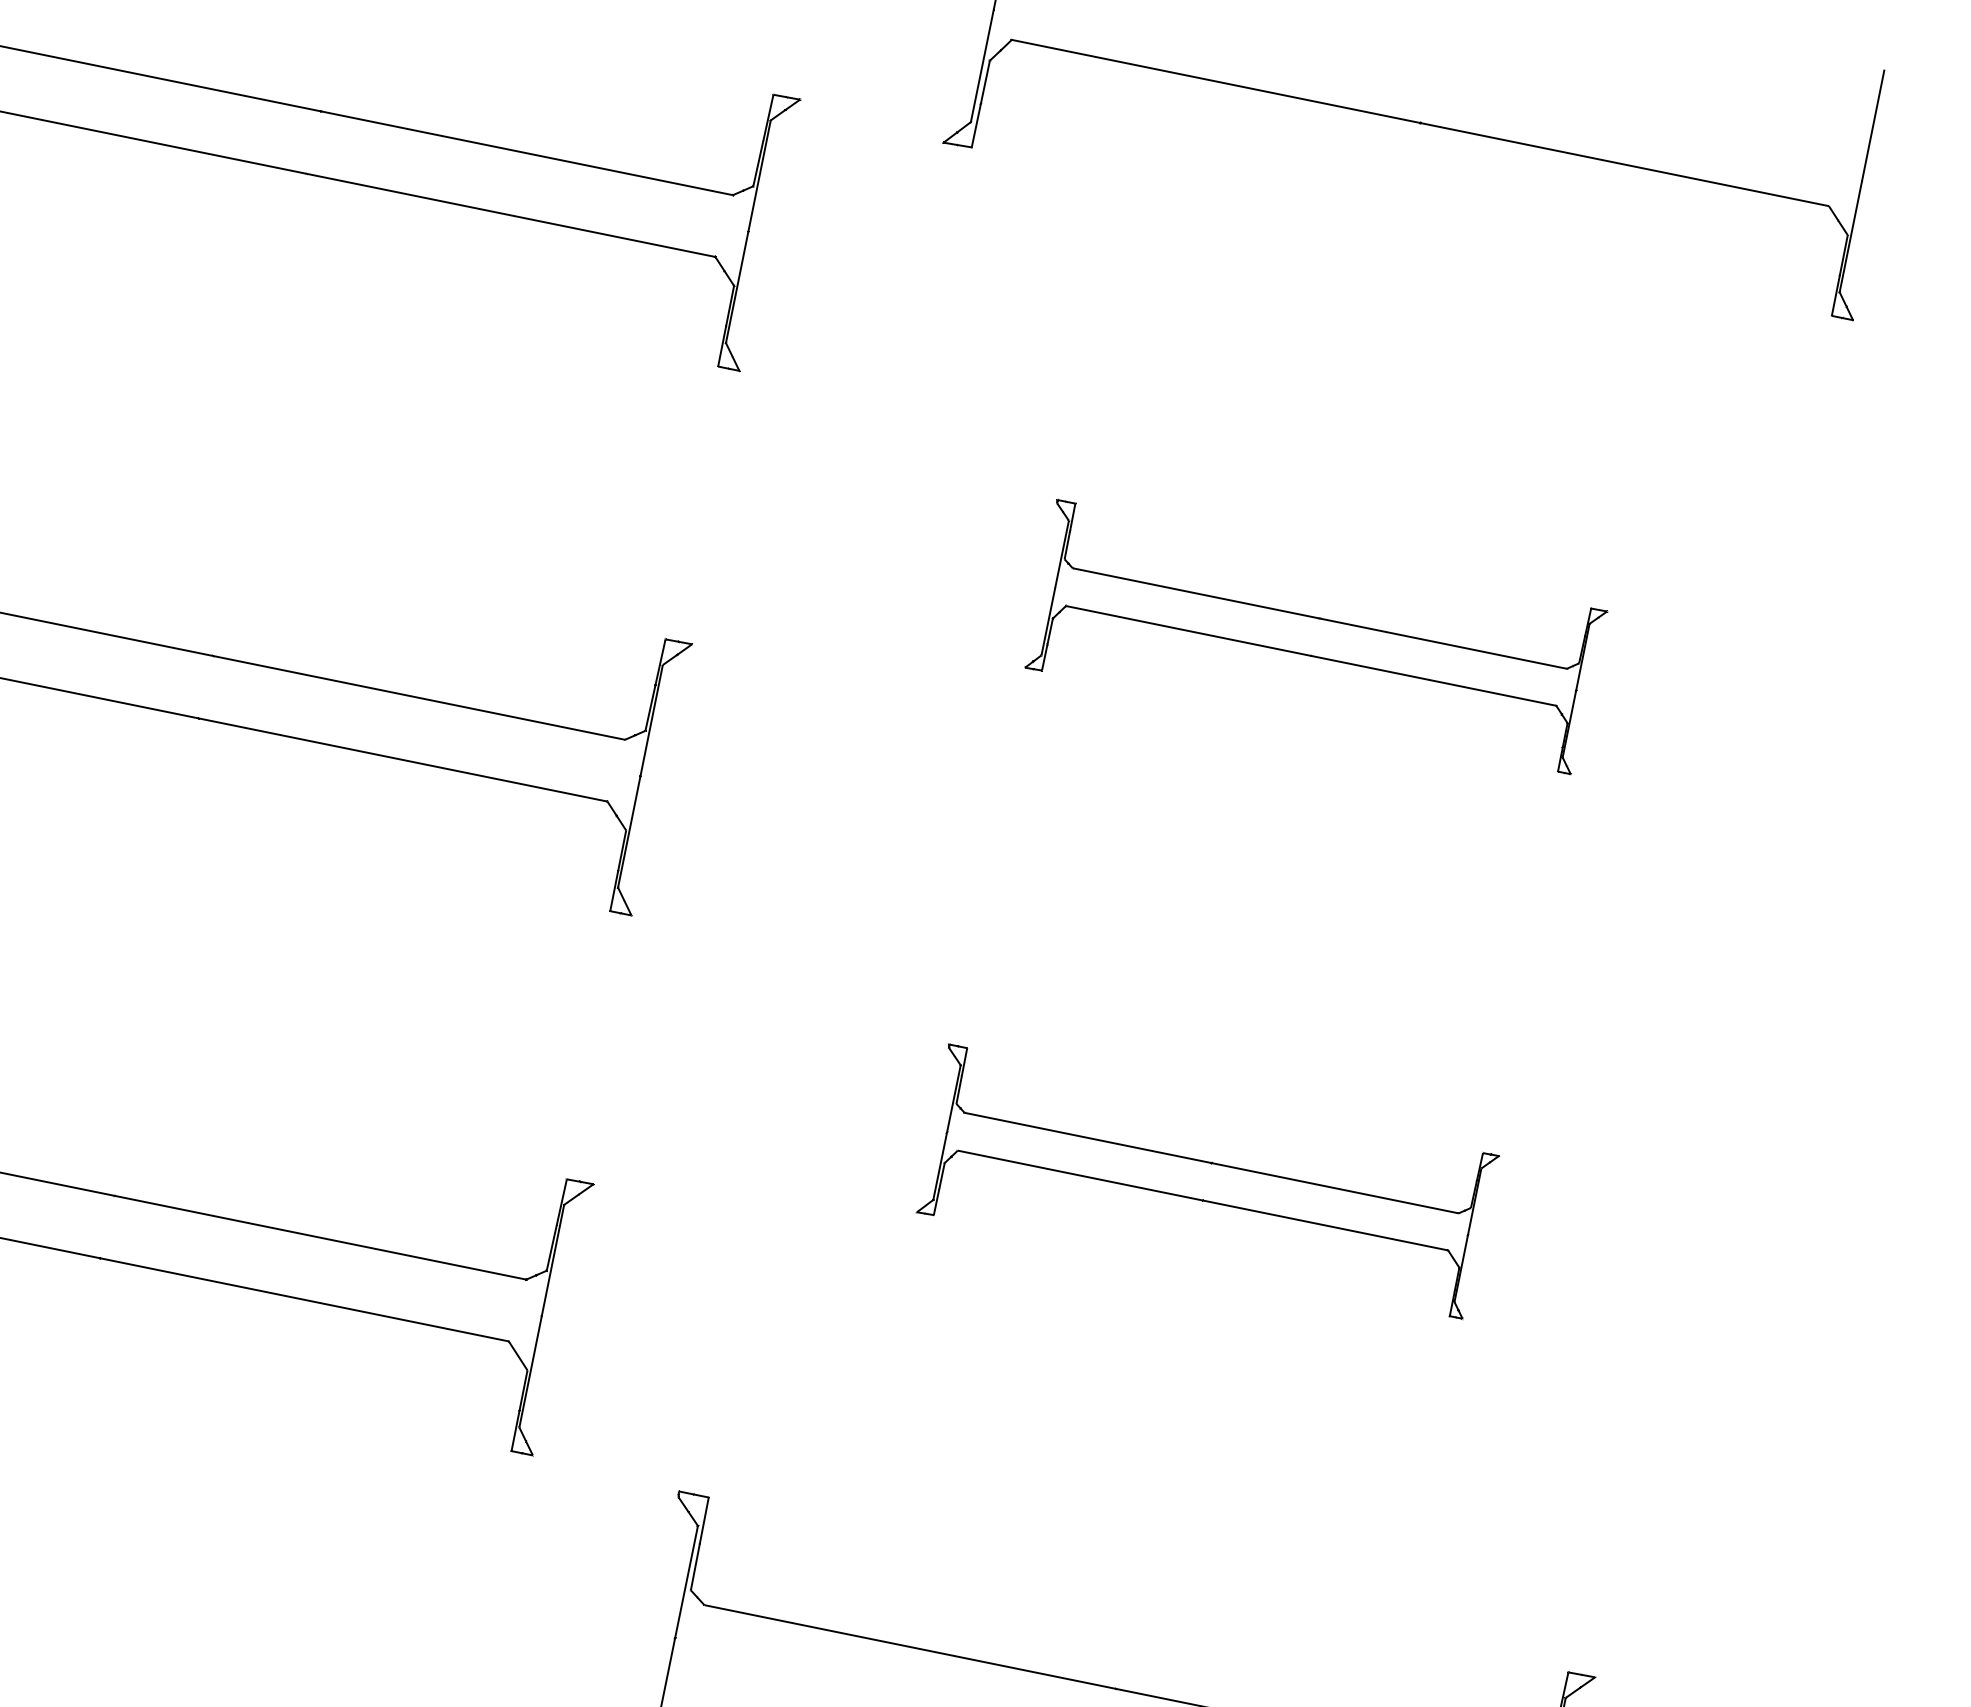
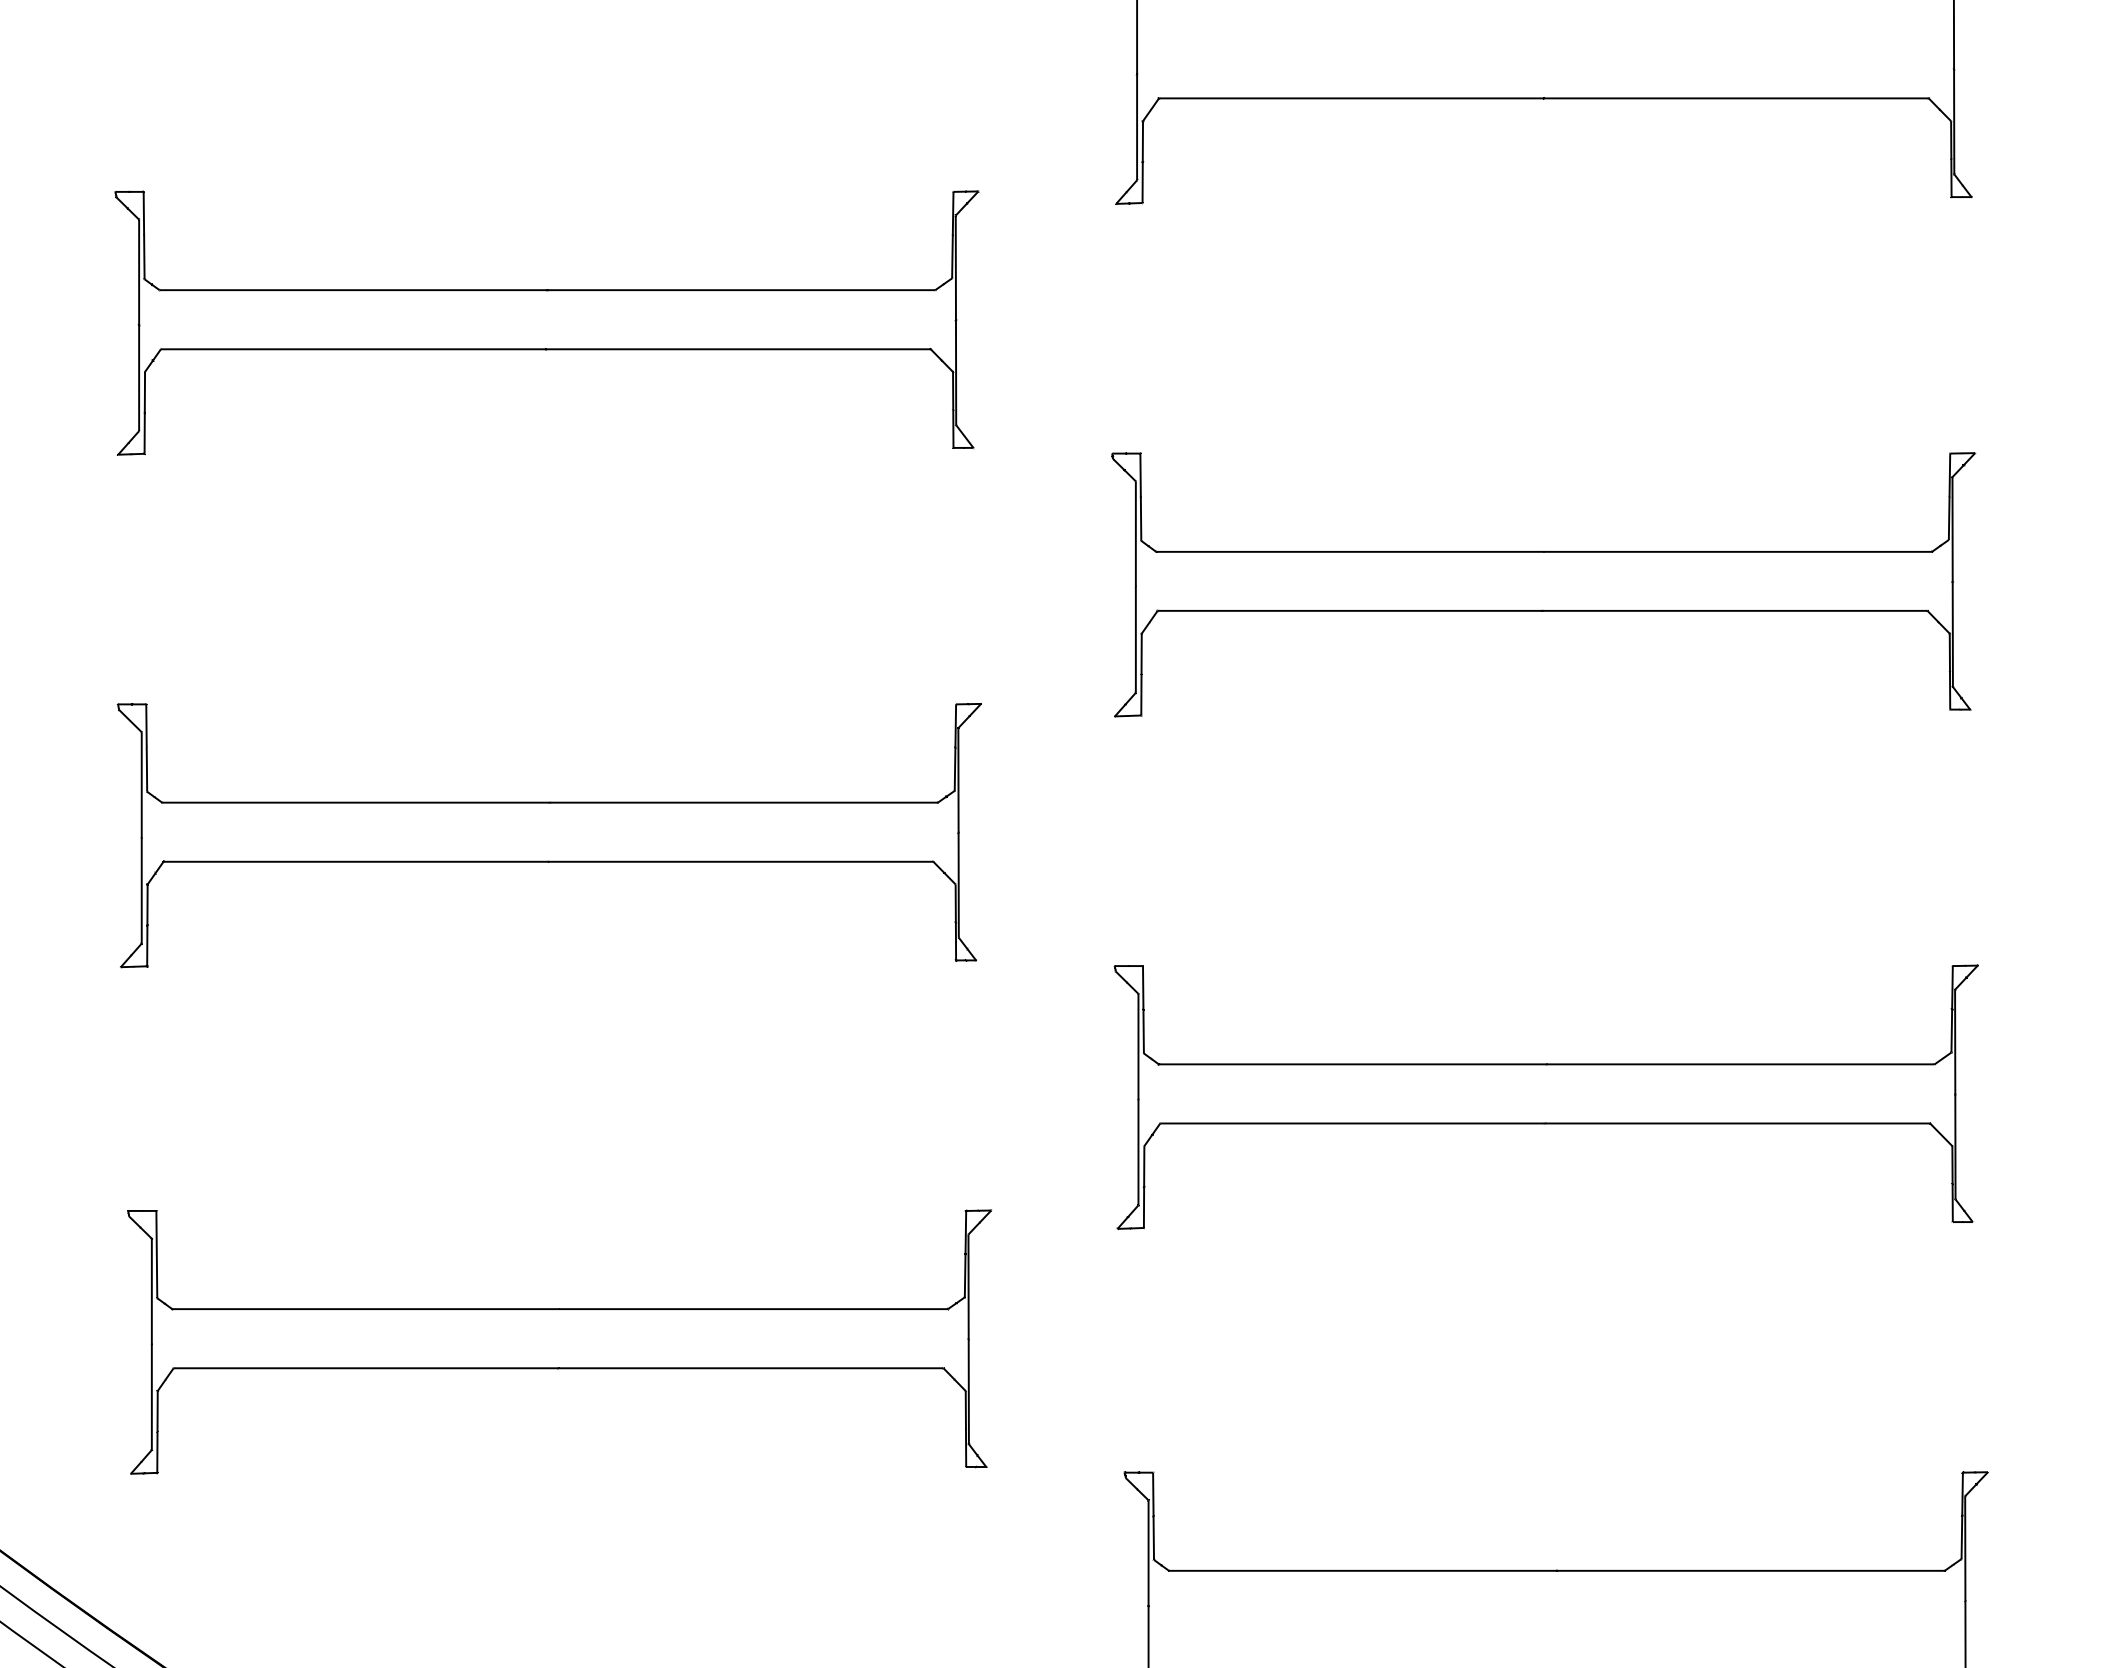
part: (1315, 638) -> (1543, 584), size x1.67
part: (1206, 1183) -> (1545, 1097), size x1.67

